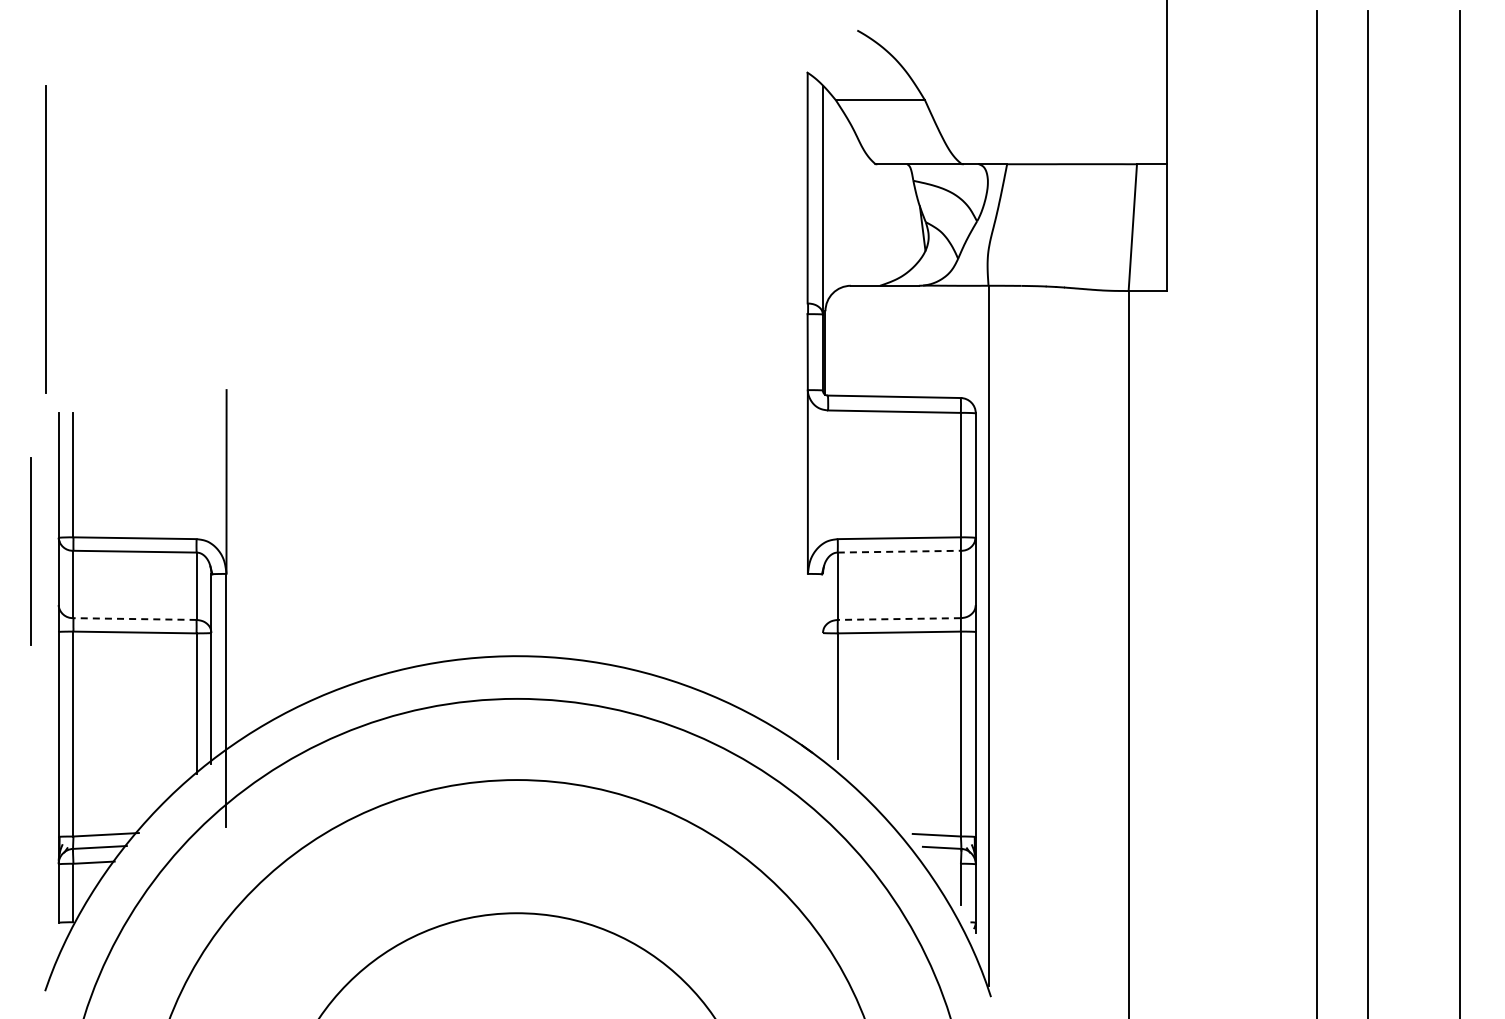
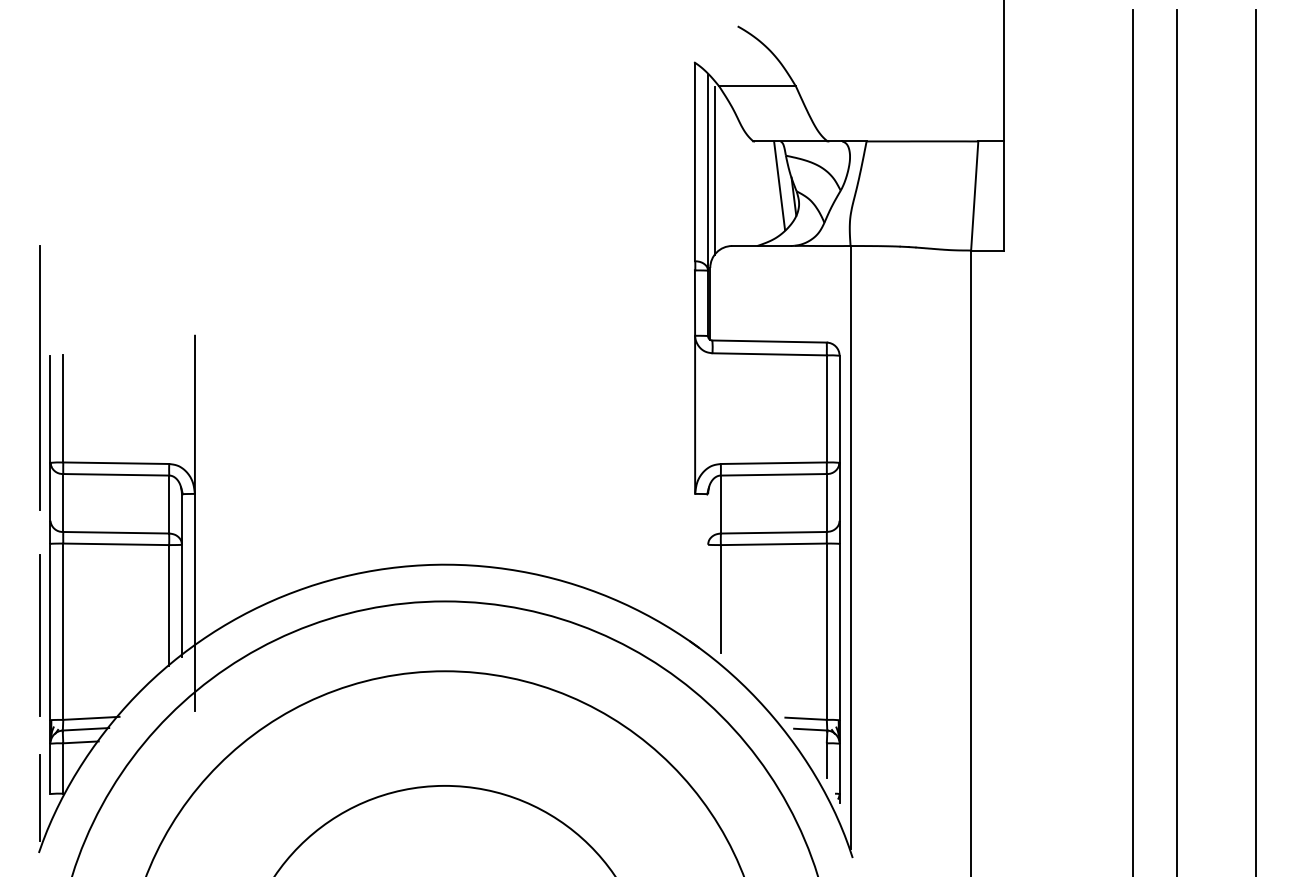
line: (830, 198) -> (714, 170), added
line: (905, 215) -> (779, 185), added
line: (45, 239) -> (39, 378), moved
line: (30, 551) -> (39, 635), moved
line: (899, 551) -> (773, 474), dashed -> solid
line: (135, 619) -> (116, 533), dashed -> solid
line: (899, 619) -> (773, 533), dashed -> solid
line: (45, 927) -> (39, 798), added

